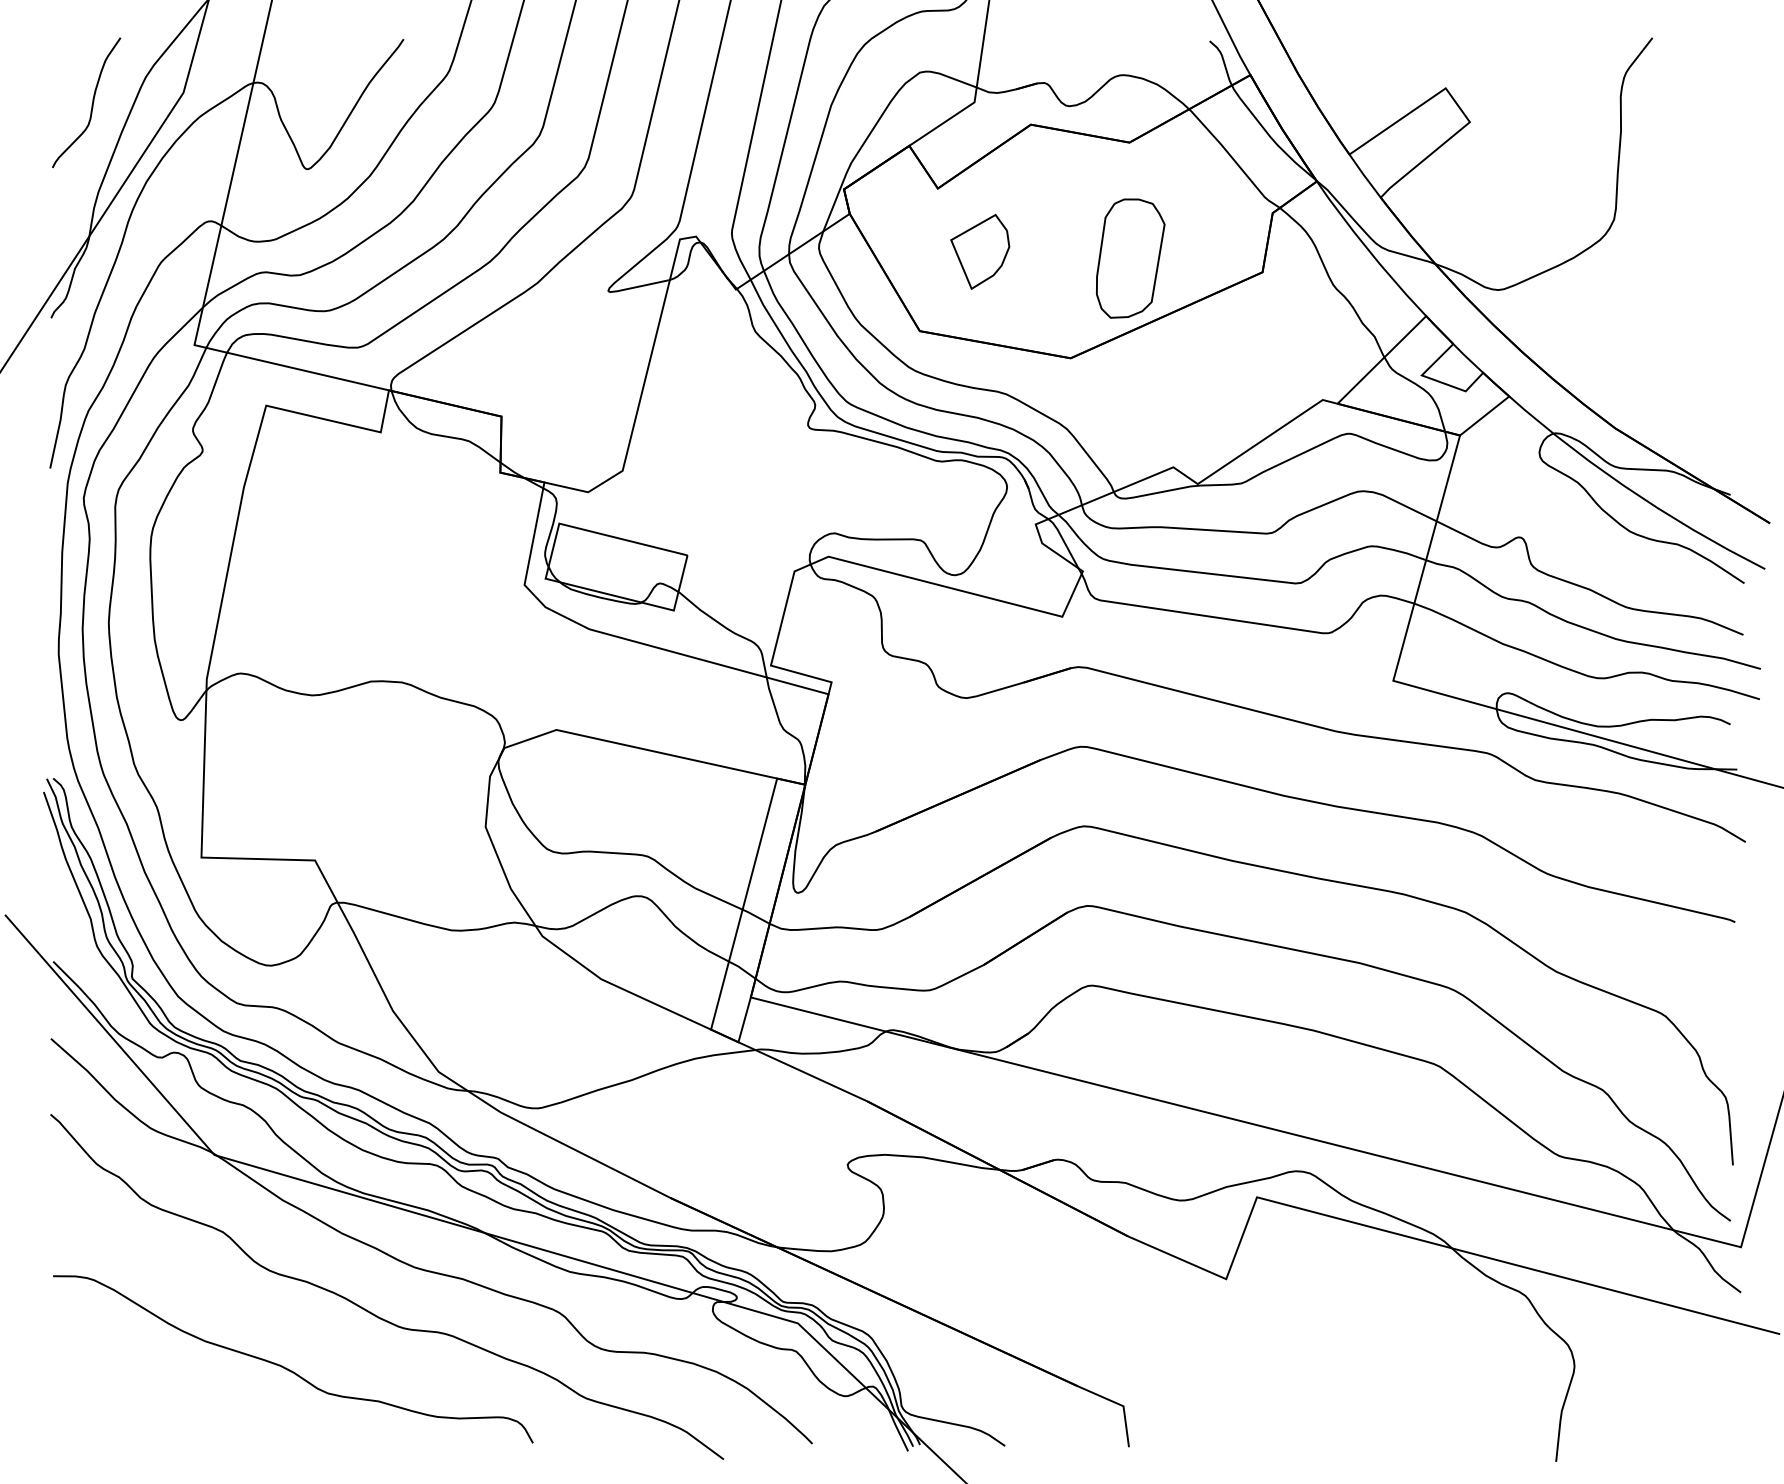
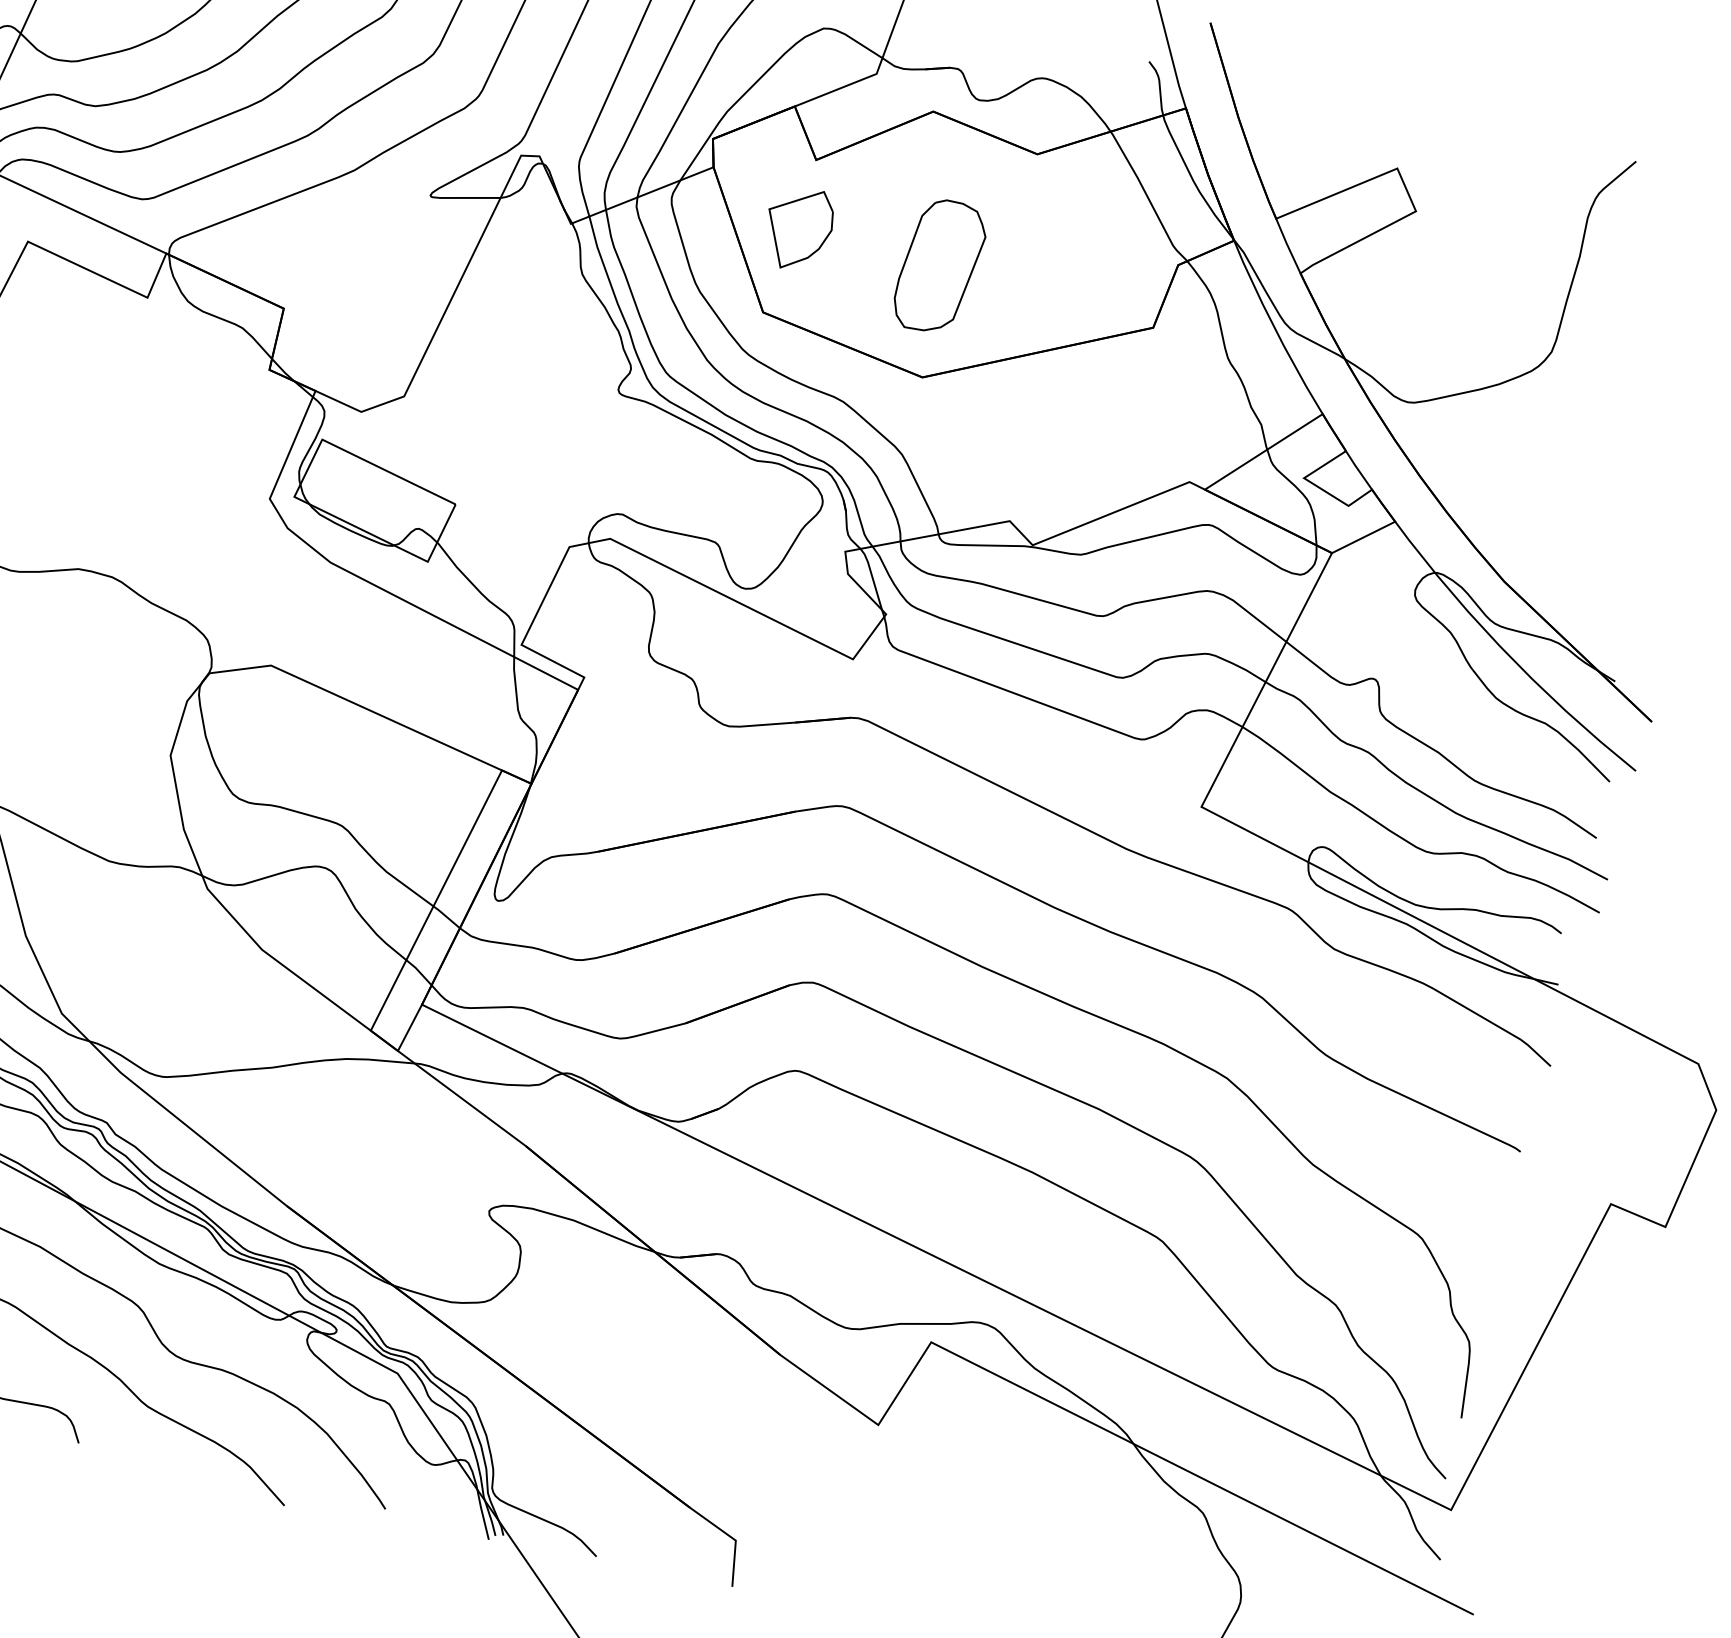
part: (980, 251) -> (798, 228), moved
part: (1130, 258) -> (940, 266), moved

